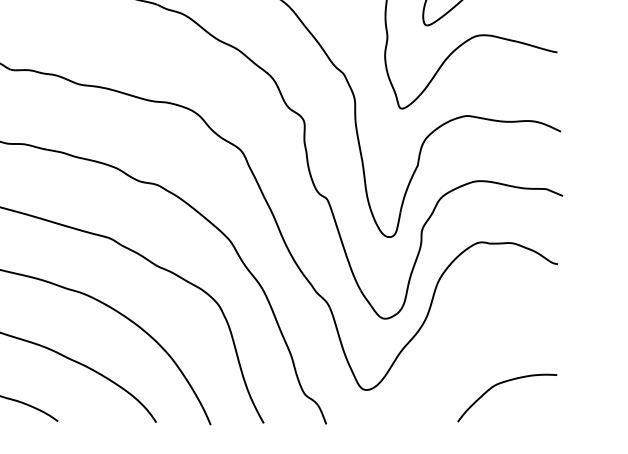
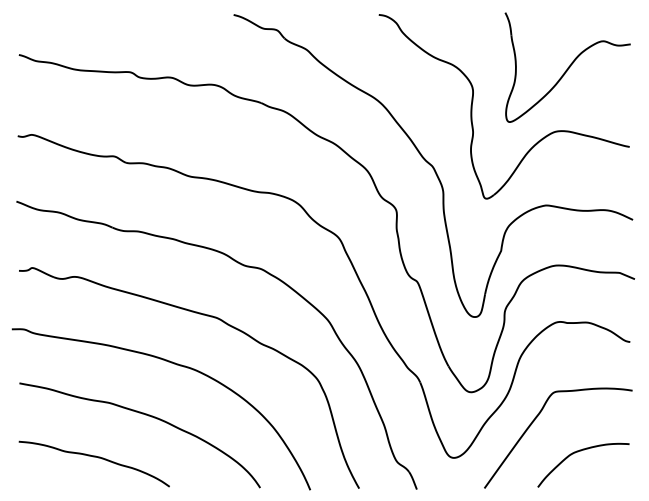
curve: (454, 350) -> (534, 421), added

